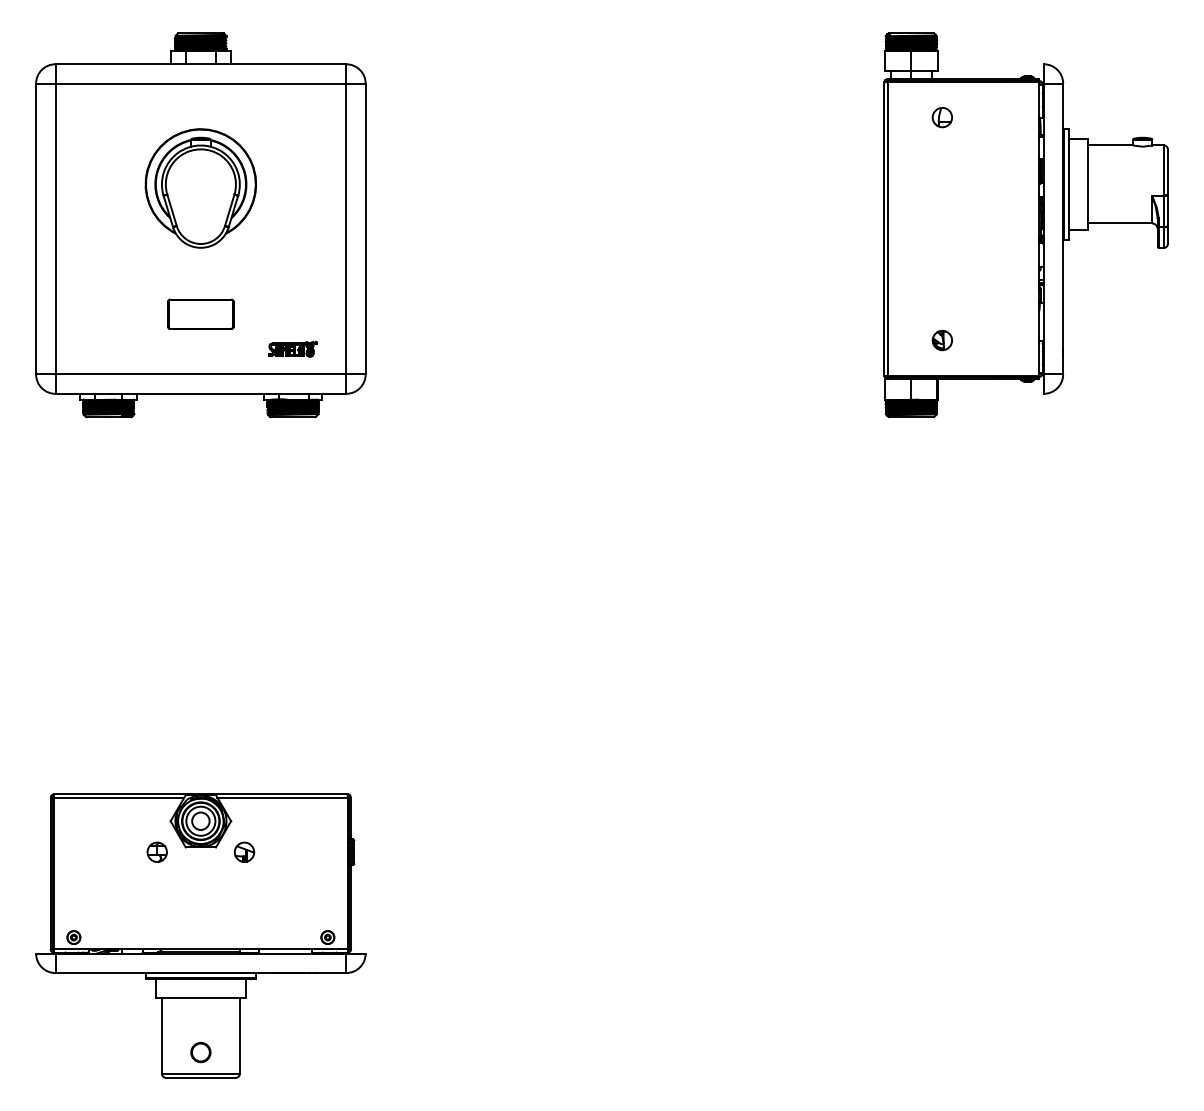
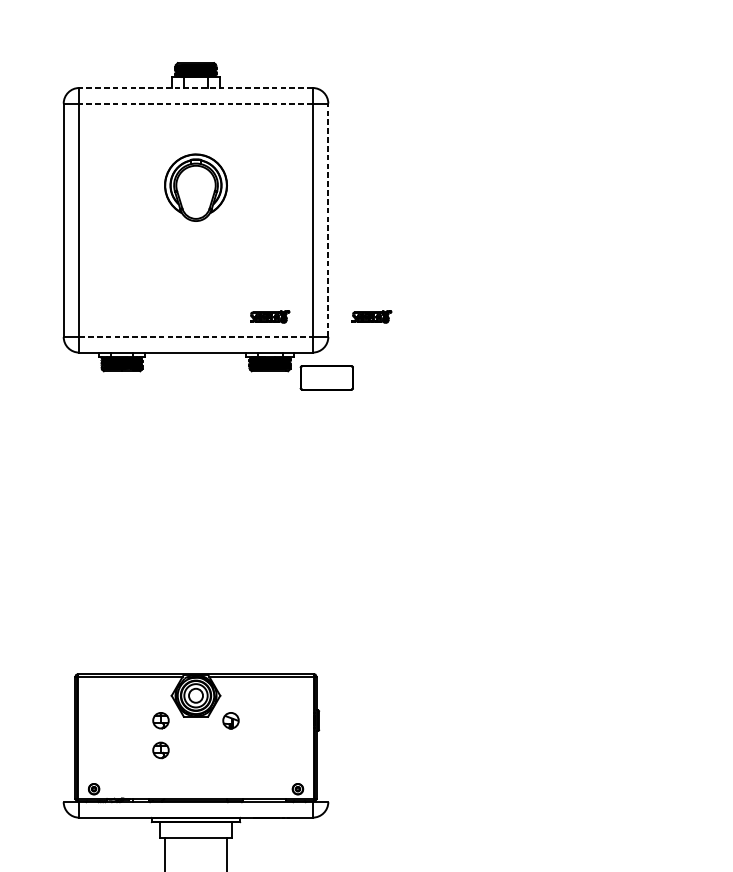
line: (200, 64) -> (195, 88), solid -> dashed
line: (200, 83) -> (195, 103), solid -> dashed
part: (200, 188) -> (195, 187), size x0.7
line: (365, 228) -> (328, 219), solid -> dashed
part: (200, 313) -> (326, 377), moved
part: (419, 349) -> (371, 317), added
line: (201, 374) -> (196, 337), solid -> dashed
part: (156, 888) -> (160, 749), added

